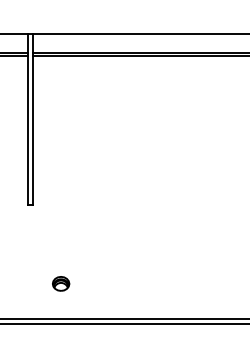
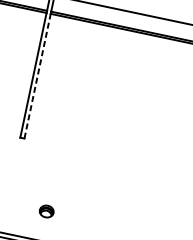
line: (32, 130) -> (37, 76), solid -> dashed
part: (61, 283) -> (47, 211), moved

